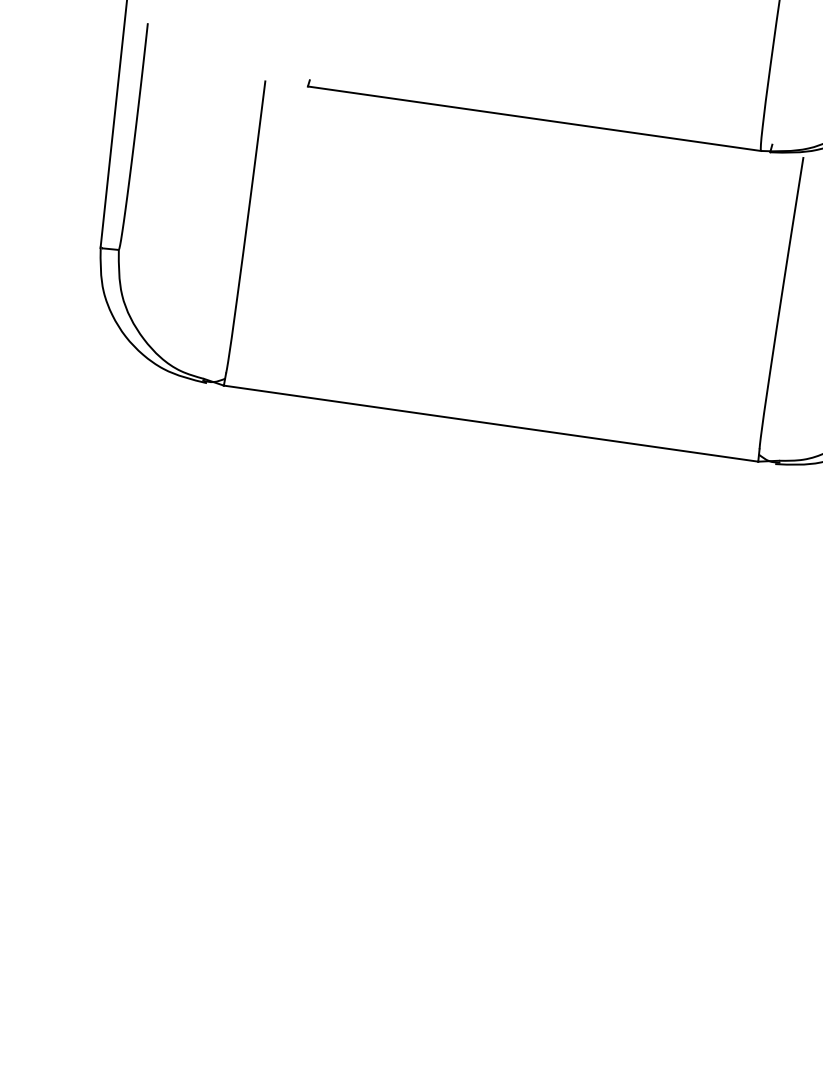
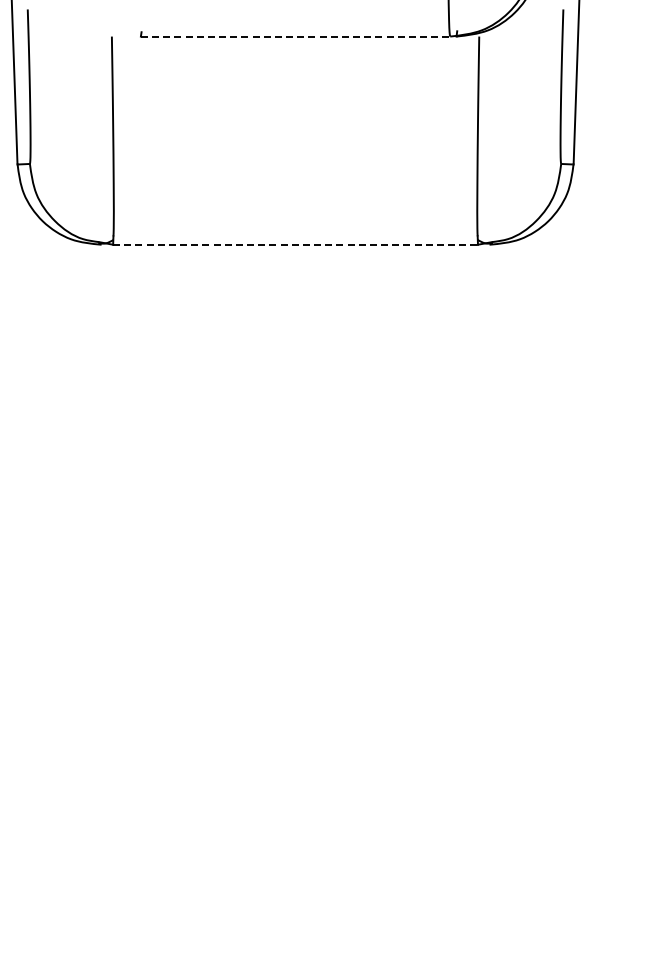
line: (534, 118) -> (295, 36), solid -> dashed
line: (492, 423) -> (296, 244), solid -> dashed

